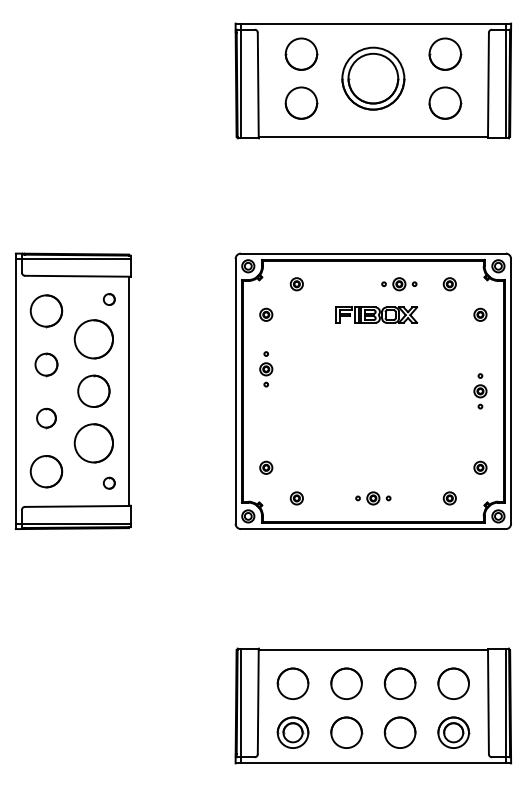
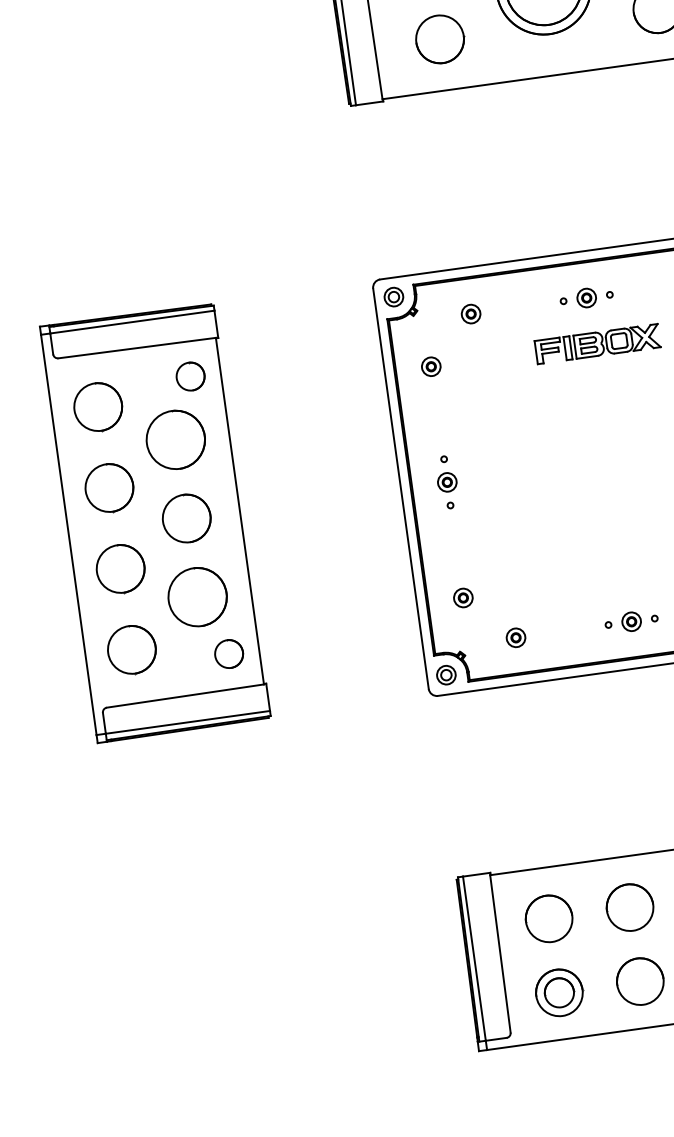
part: (399, 284) -> (586, 298), moved
circle: (109, 299) -> (191, 376), size x1.67
part: (46, 364) -> (109, 487), size x1.43
part: (266, 369) -> (447, 482), moved
part: (46, 418) -> (120, 569), size x1.67
circle: (109, 483) -> (229, 654), size x1.67

